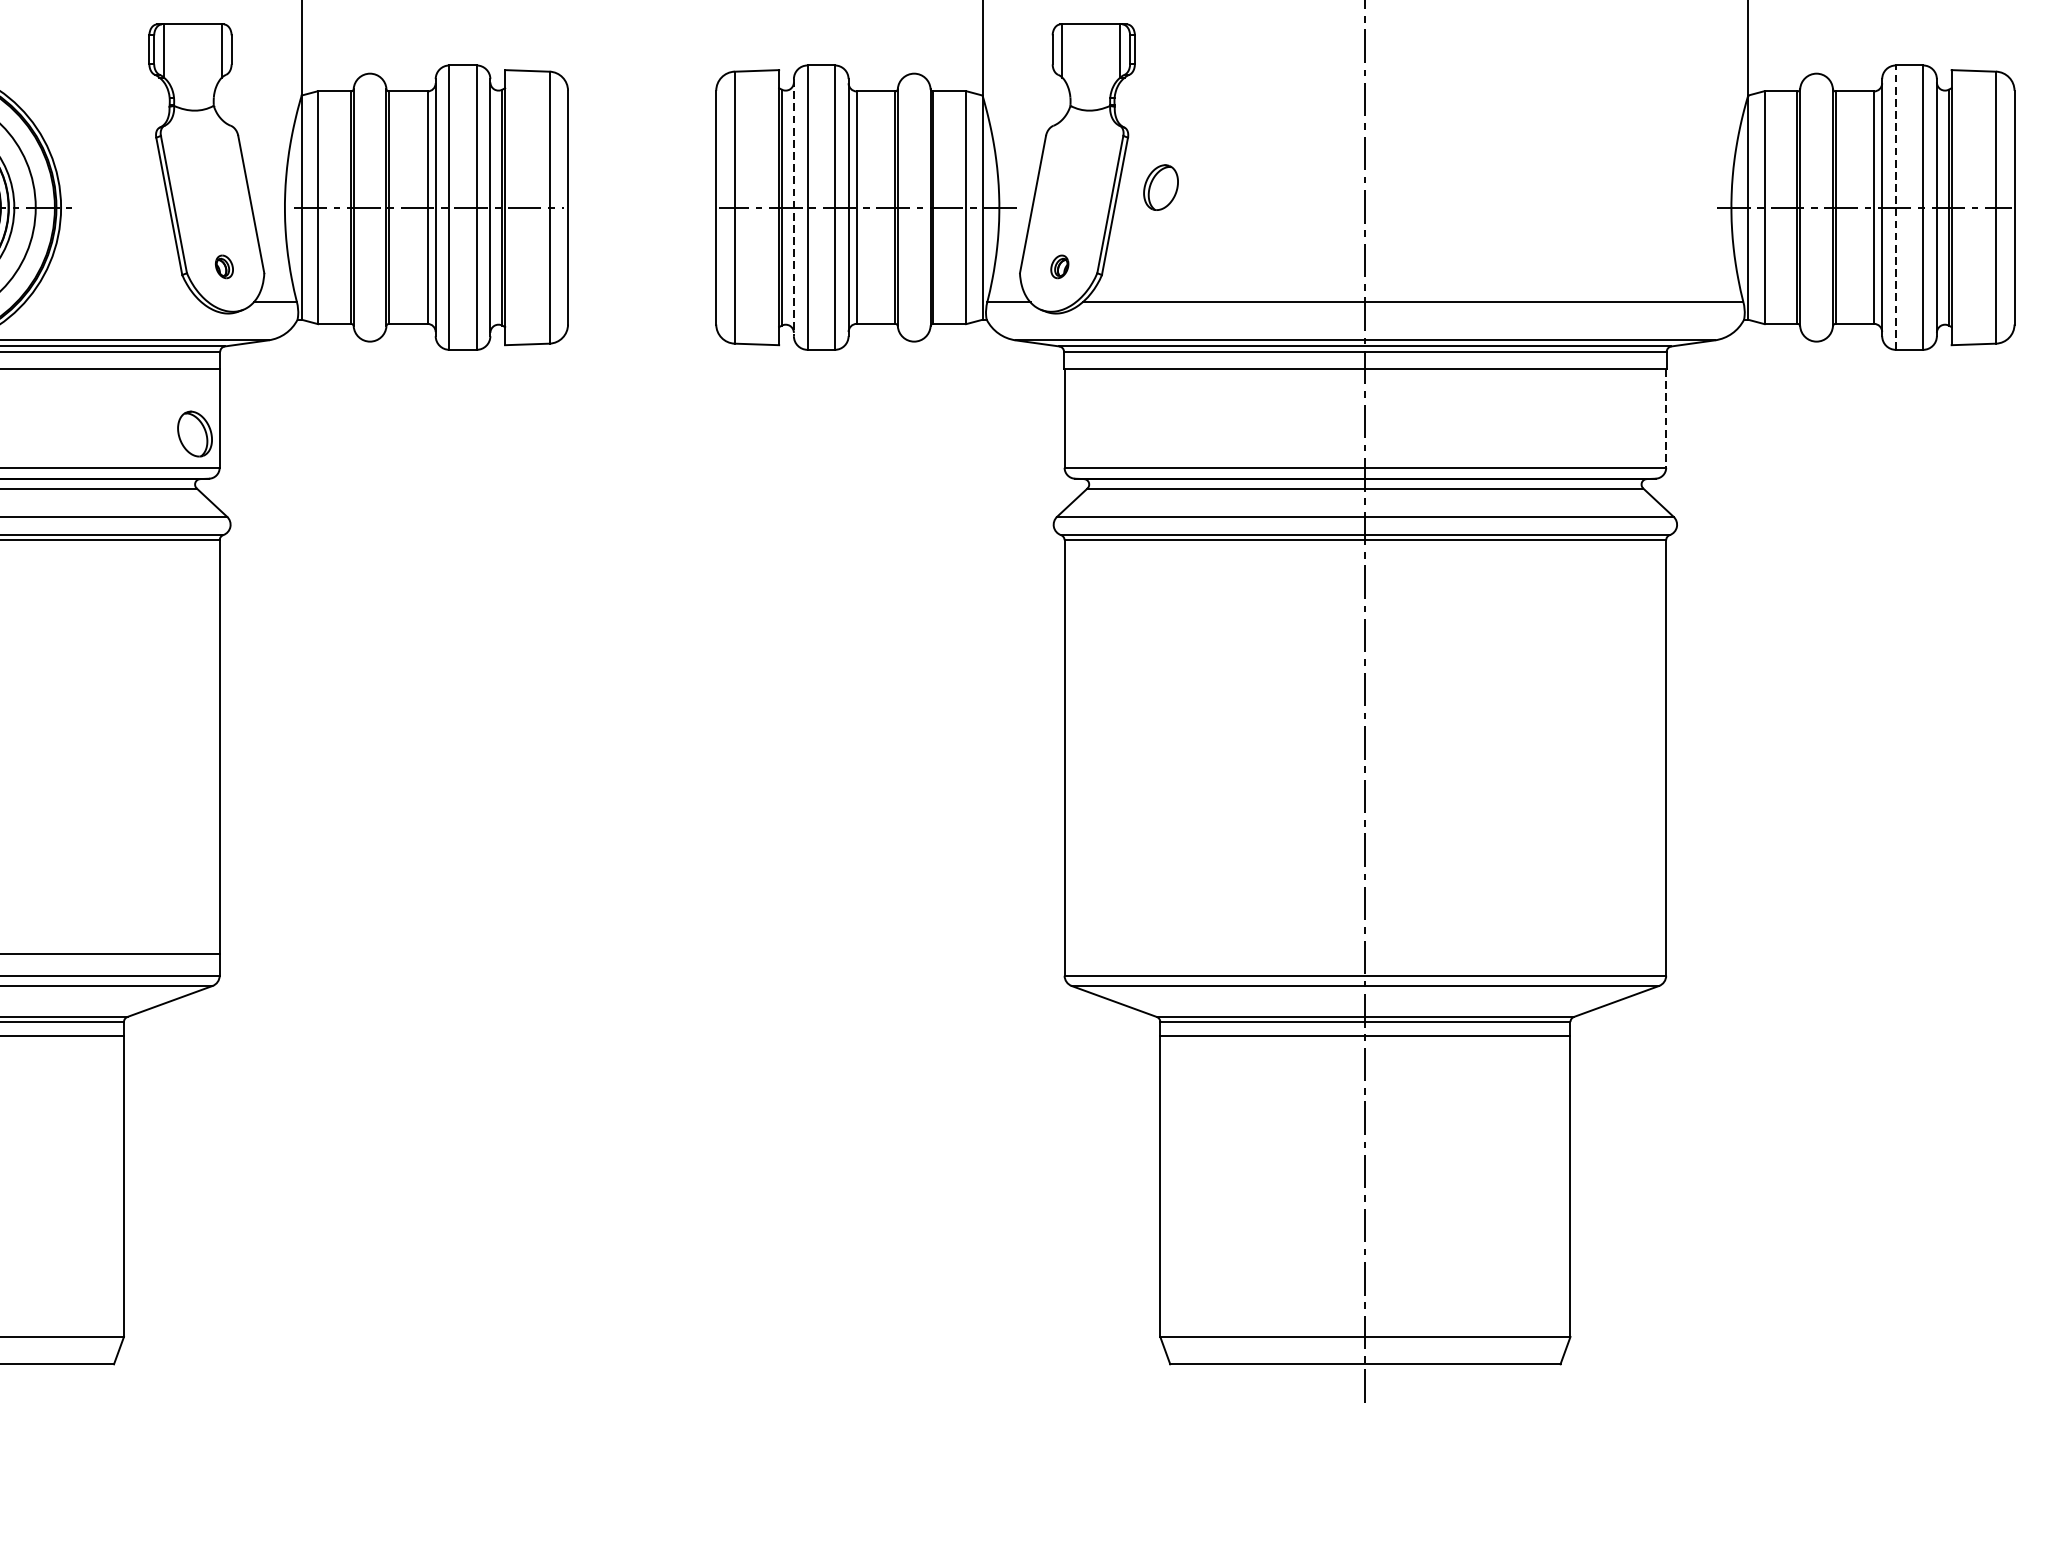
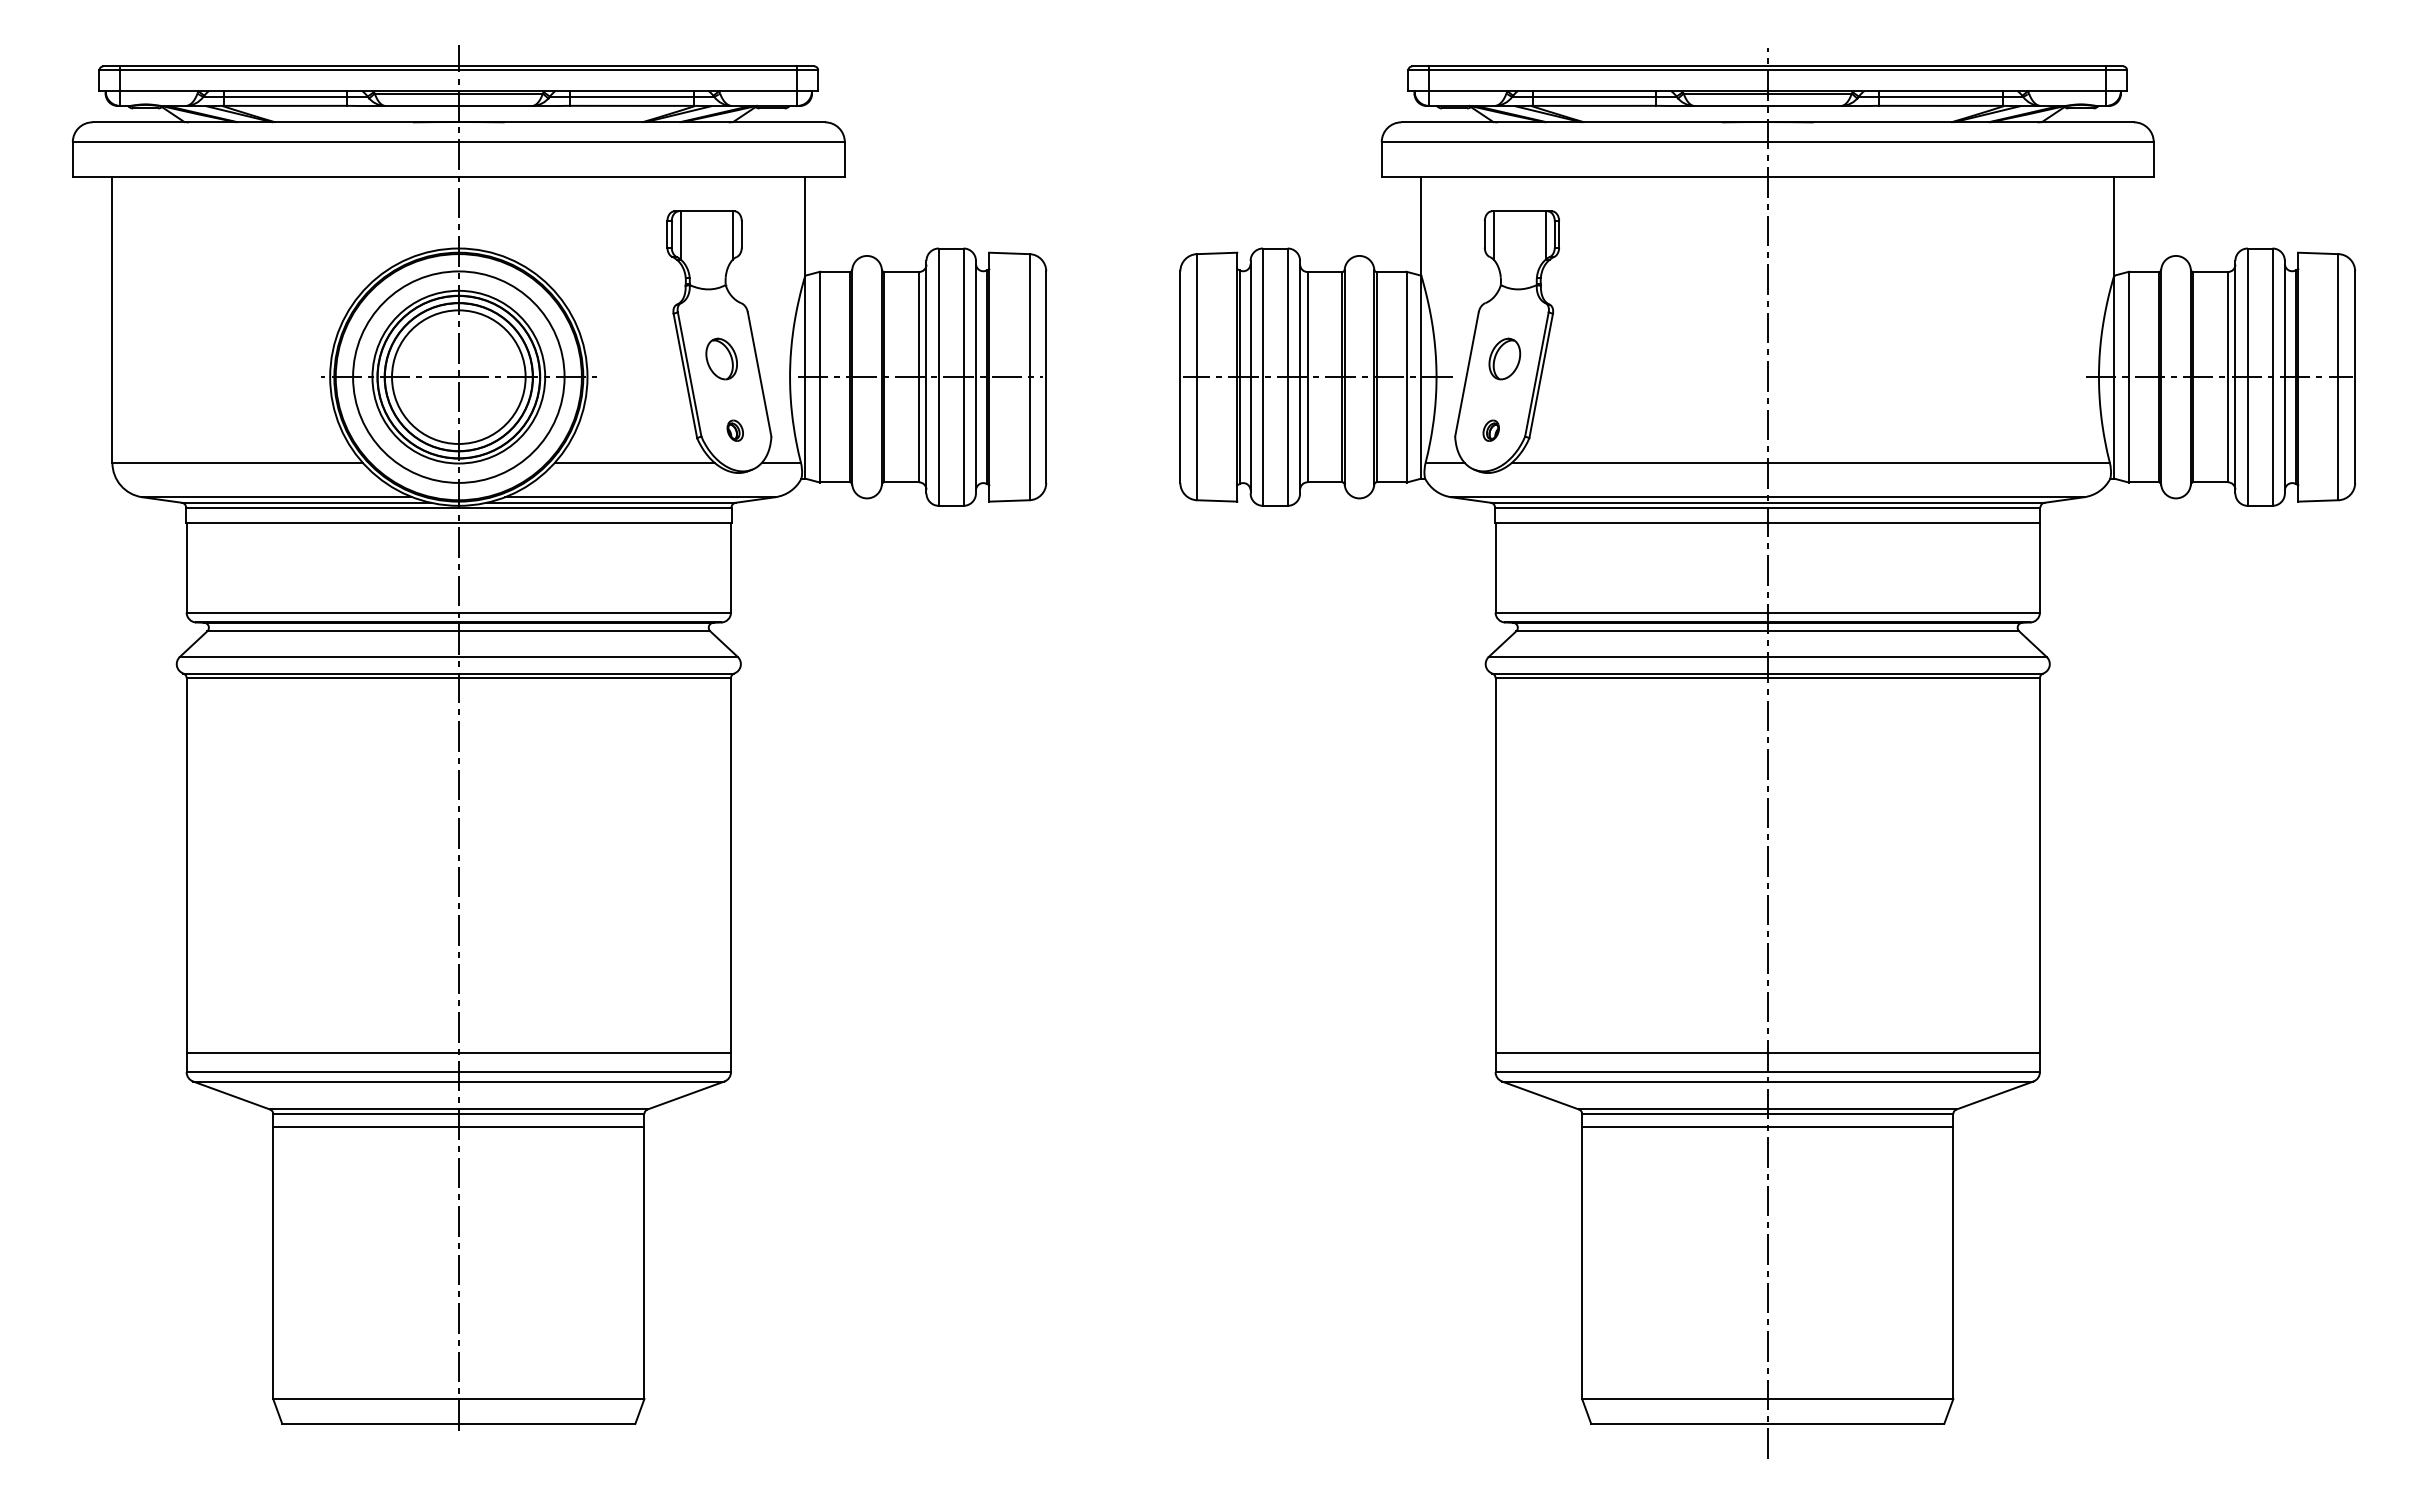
part: (1160, 187) -> (1504, 358), moved
line: (793, 208) -> (1250, 377), dashed -> solid
line: (1895, 208) -> (2247, 377), dashed -> solid
line: (113, 301) -> (634, 462), added
line: (1665, 417) -> (2039, 567), dashed -> solid
part: (194, 433) -> (721, 358), moved
line: (1365, 953) -> (1767, 1052), added

